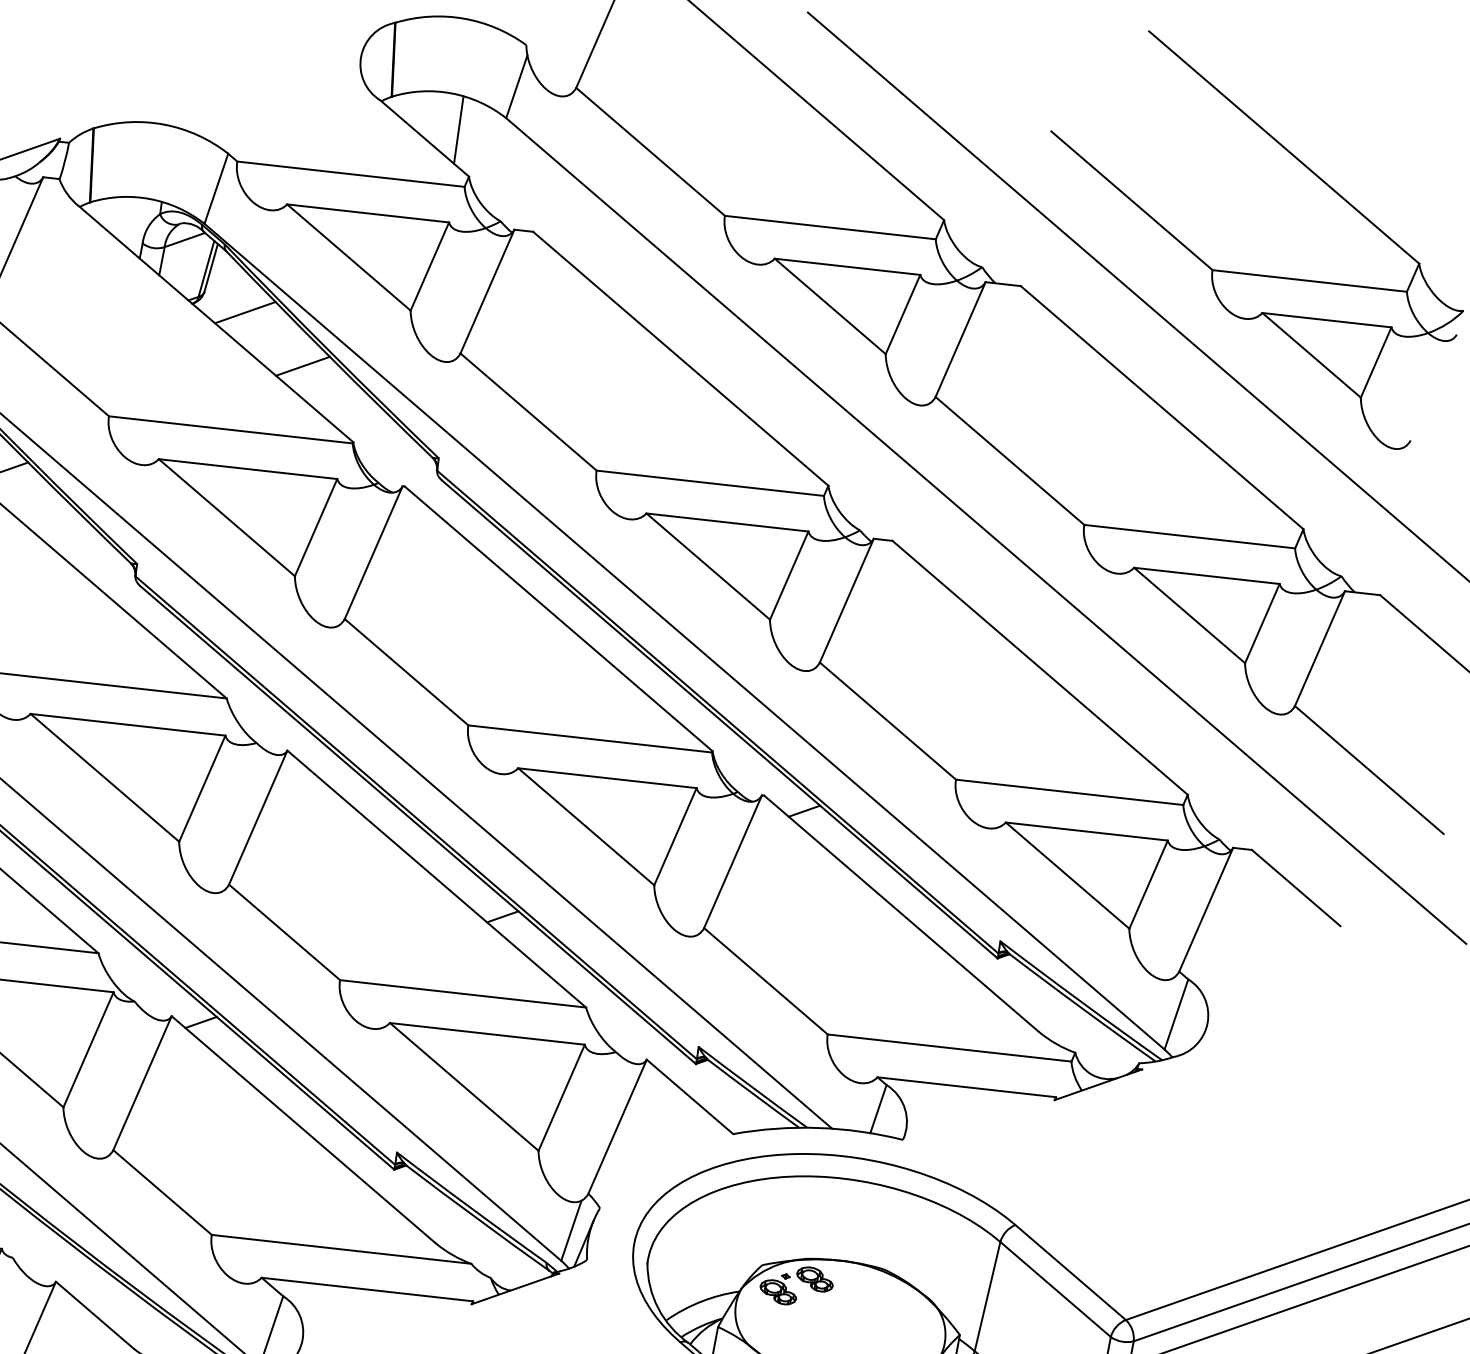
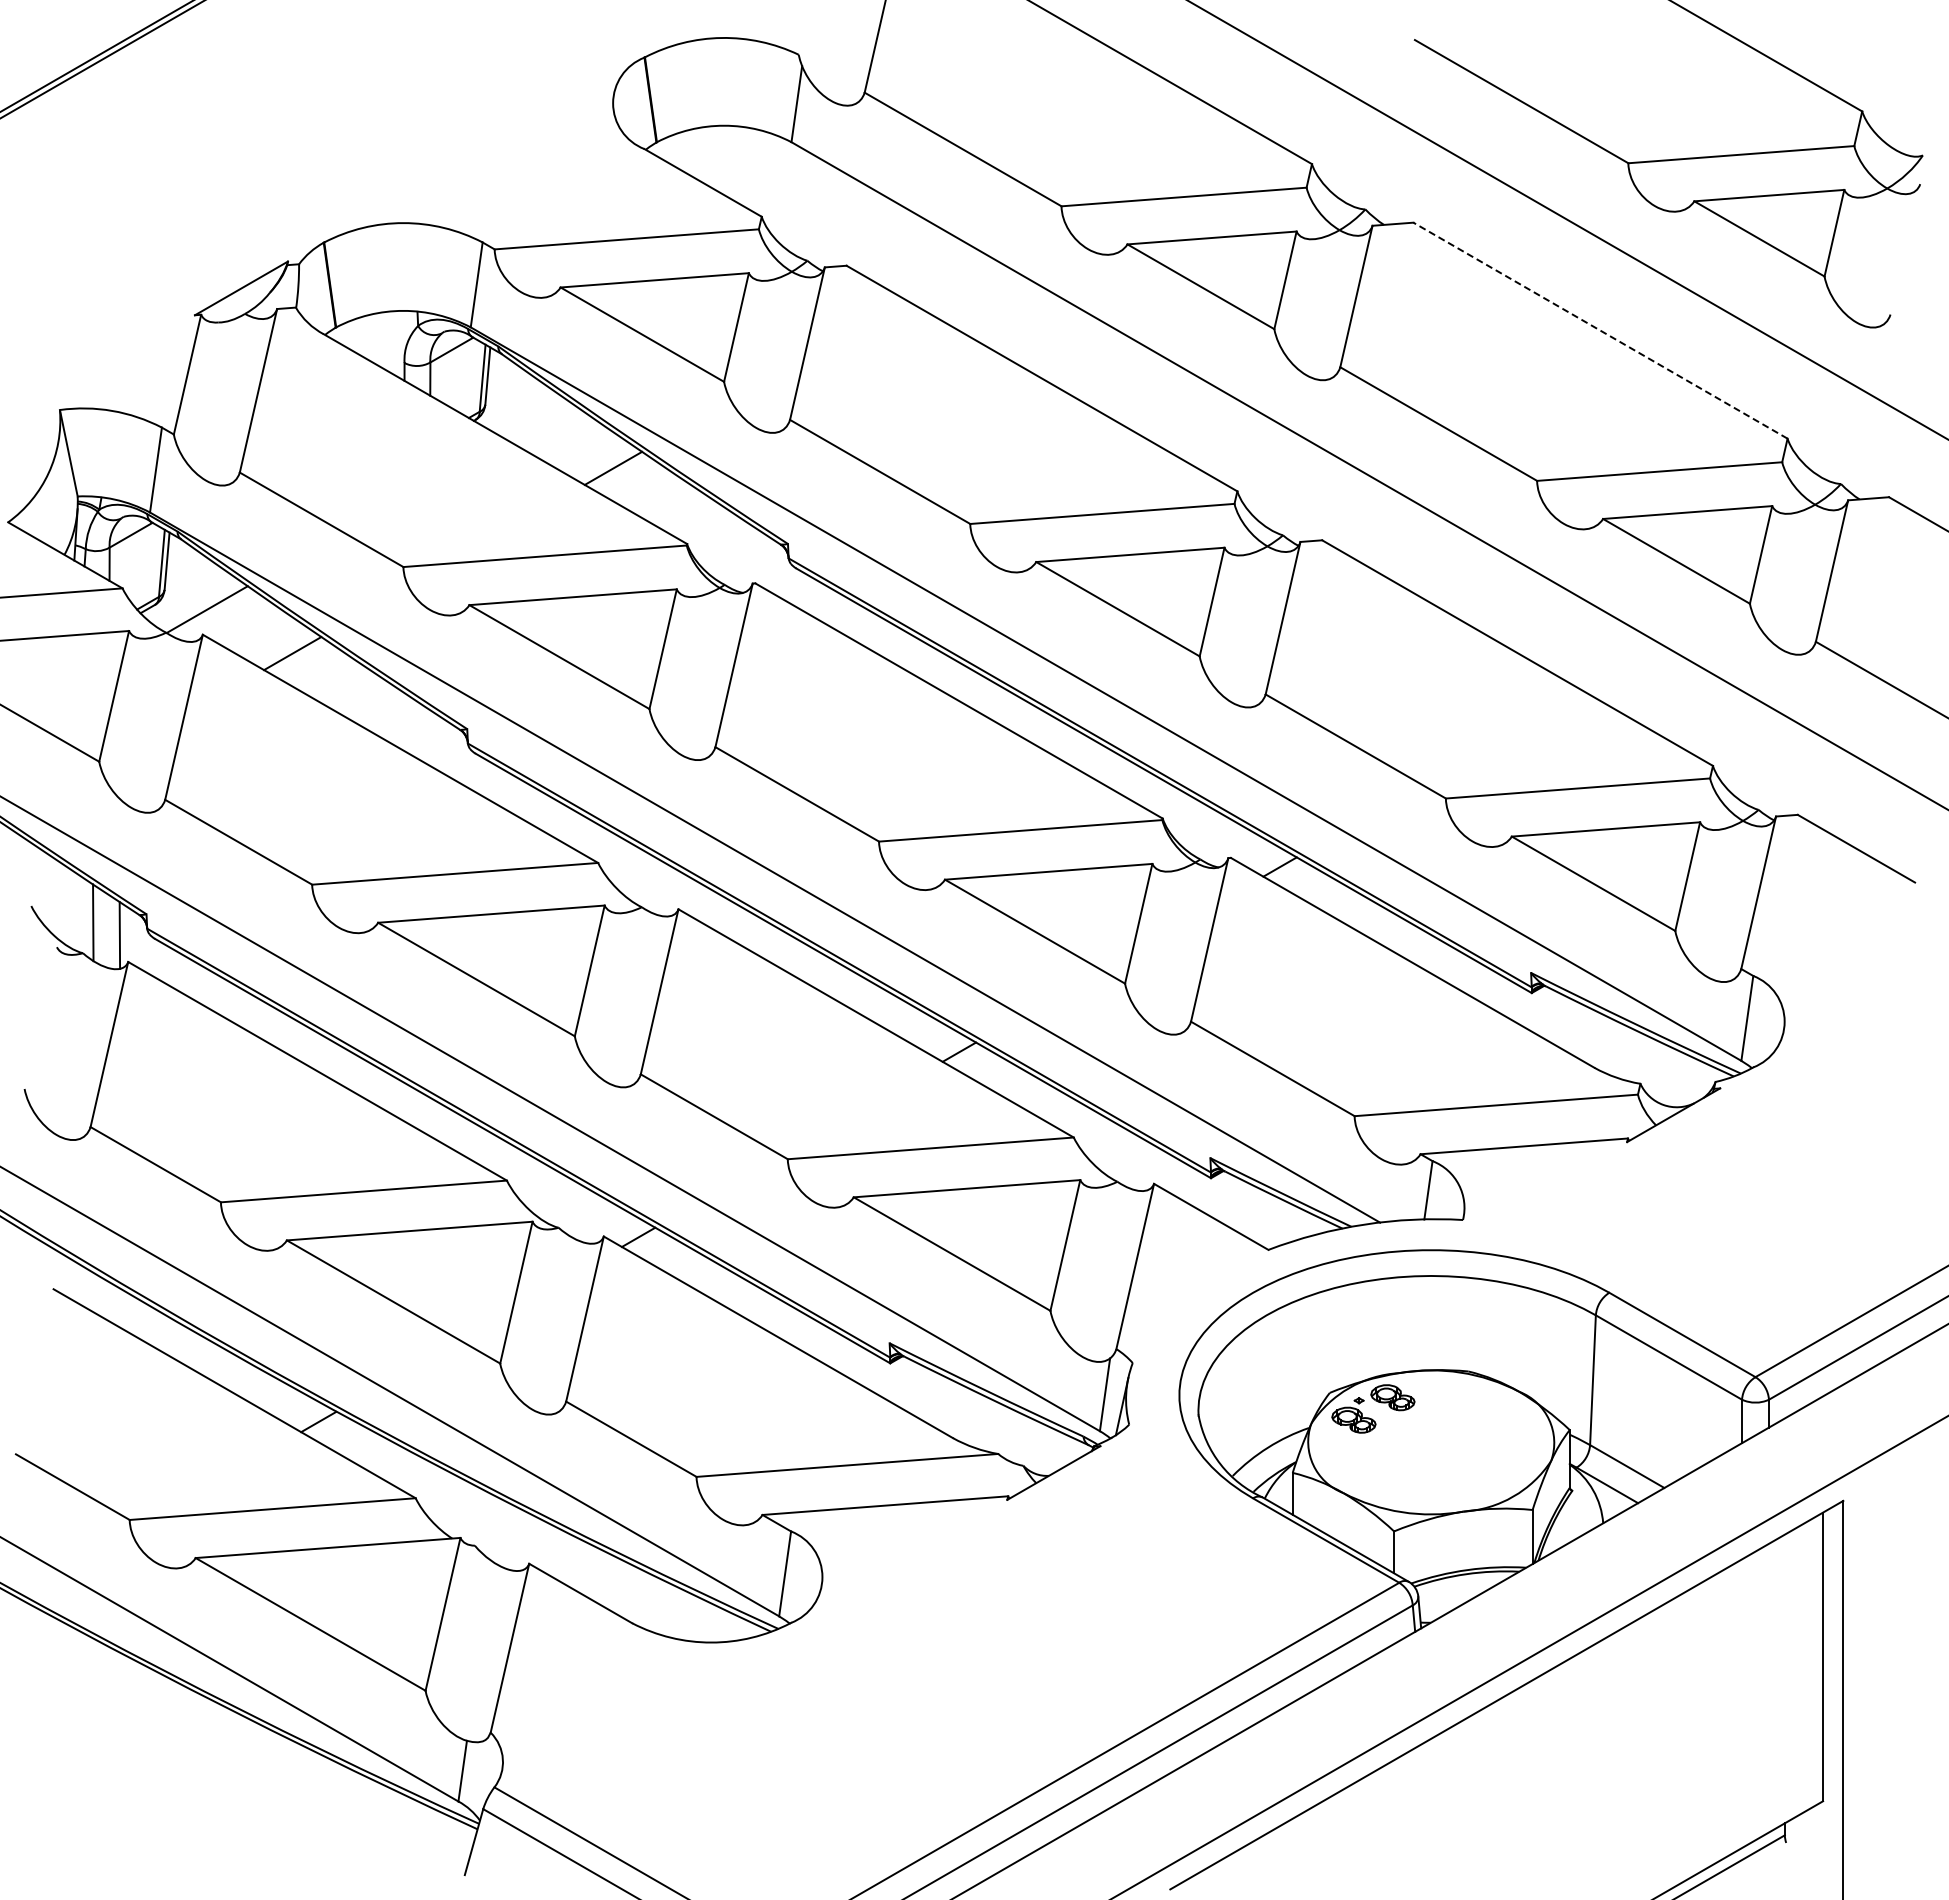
line: (458, 129) -> (739, 165), removed
line: (245, 312) -> (536, 419), removed
line: (1162, 407) -> (1600, 330), solid -> dashed

